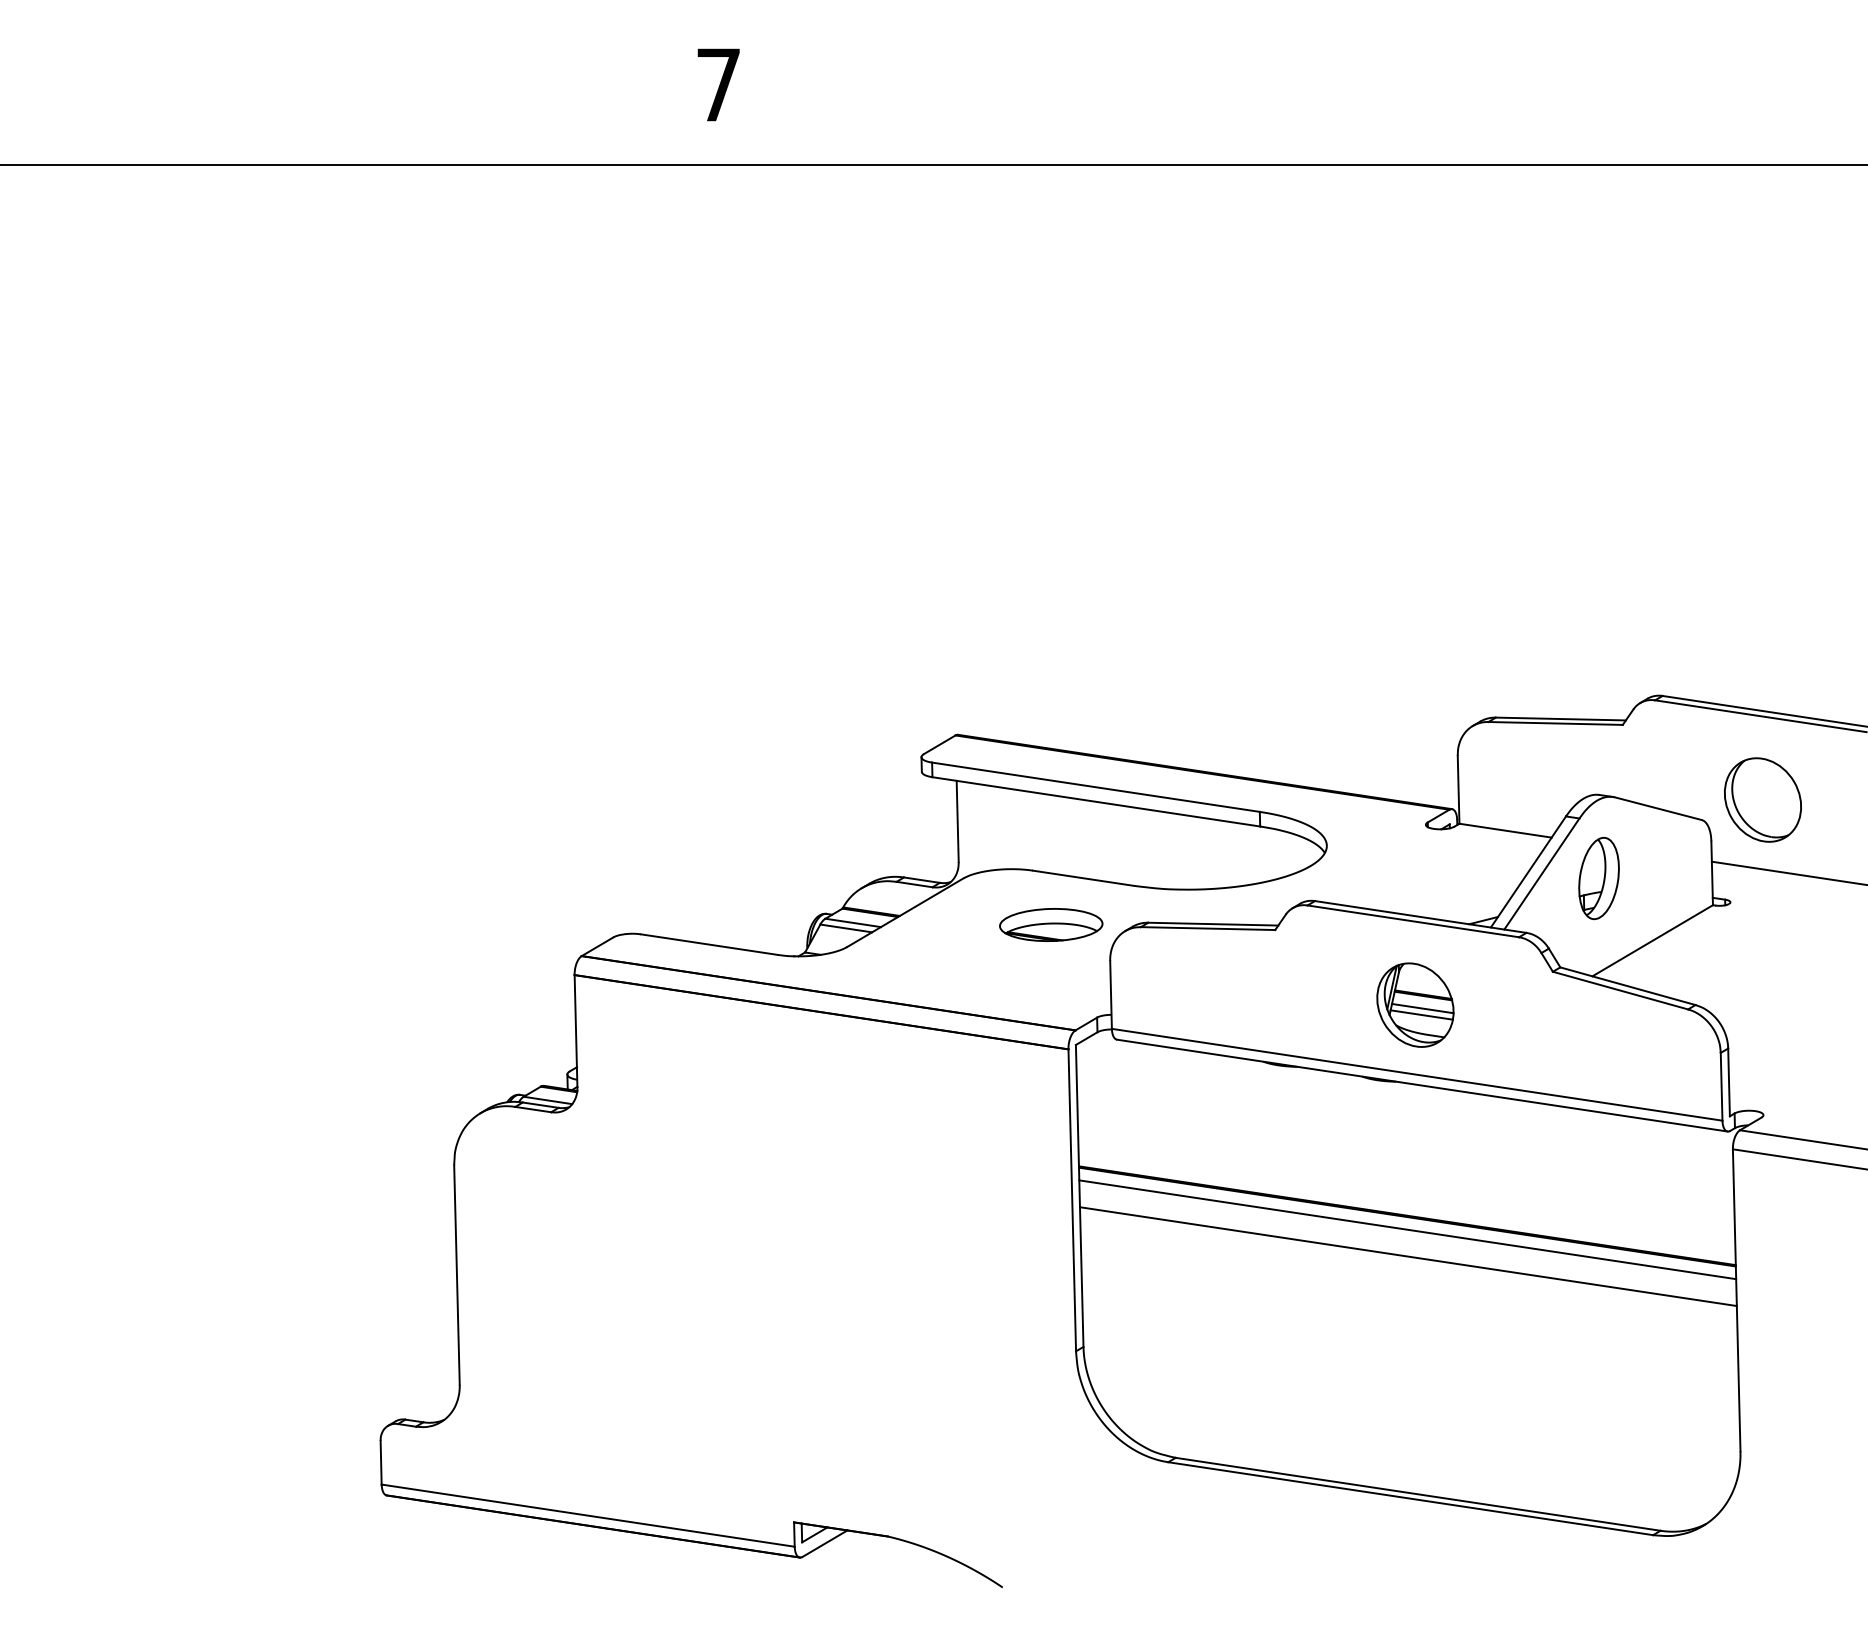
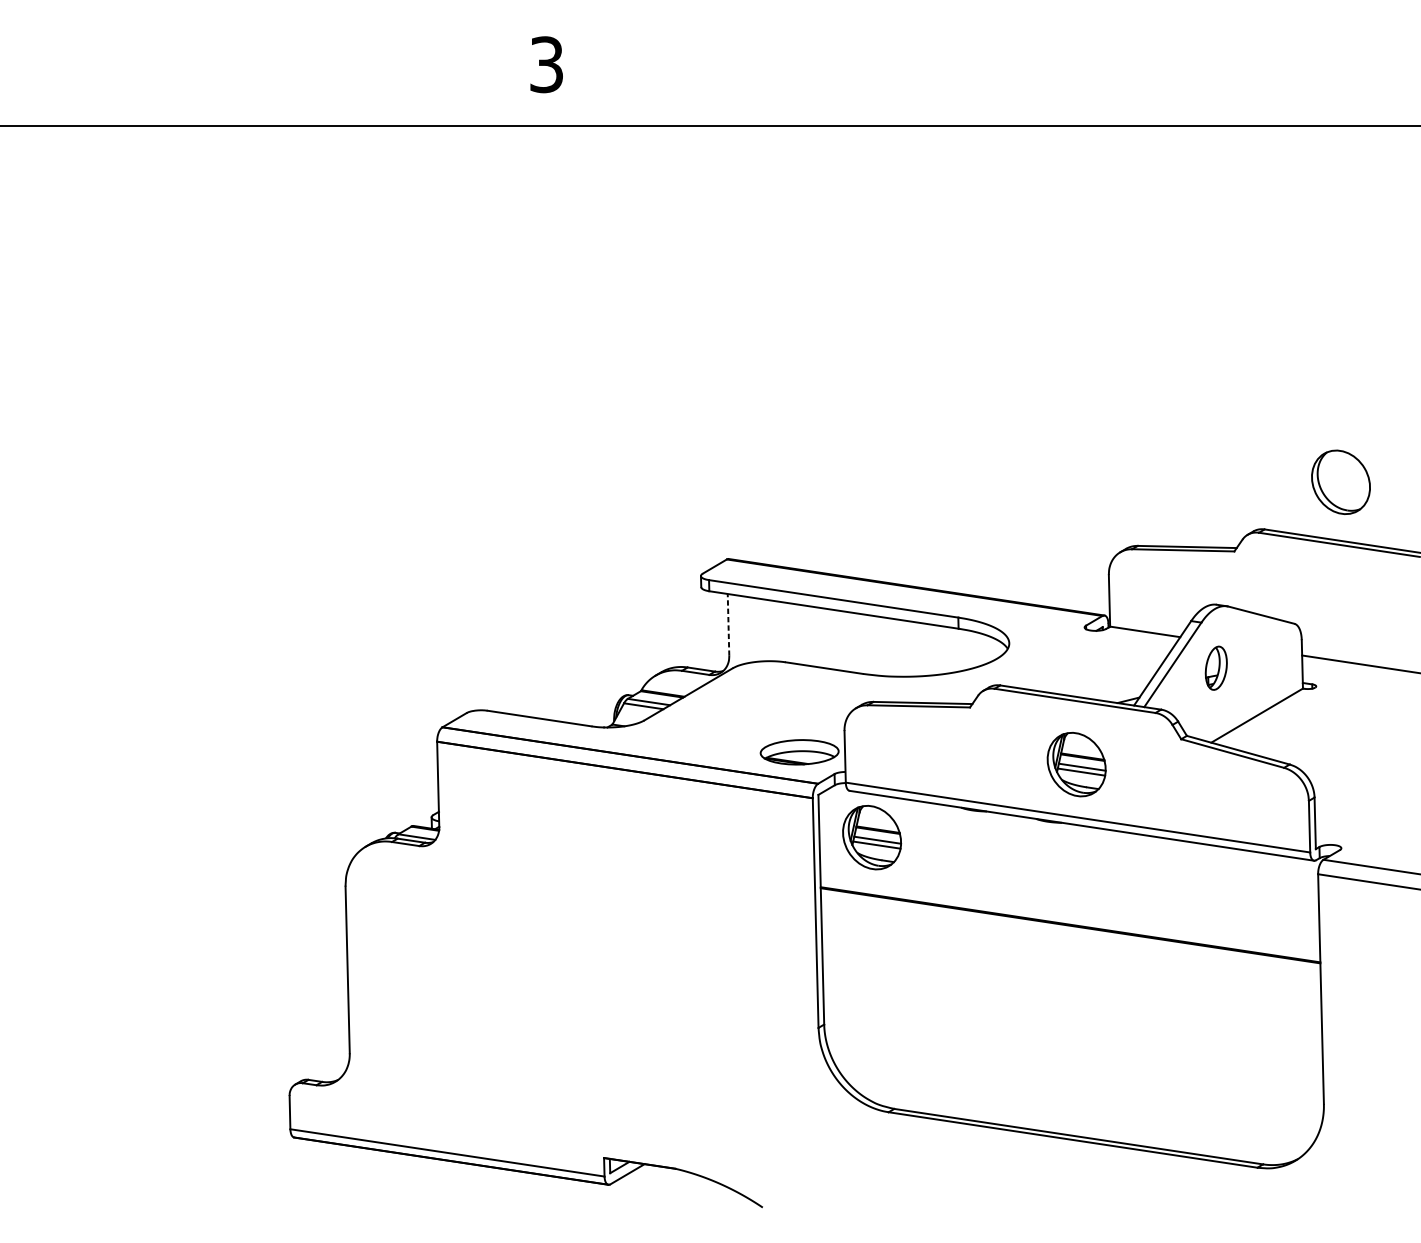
text: (718, 84) -> (546, 64), 7 -> 3
part: (1762, 799) -> (1340, 481), moved
line: (957, 821) -> (728, 624), solid -> dashed
part: (1598, 878) -> (1215, 668), size x0.7
part: (1051, 924) -> (799, 751), moved
part: (1146, 1100) -> (872, 837), added
line: (1407, 1229) -> (1070, 935), removed
line: (1407, 1256) -> (1070, 955), removed

